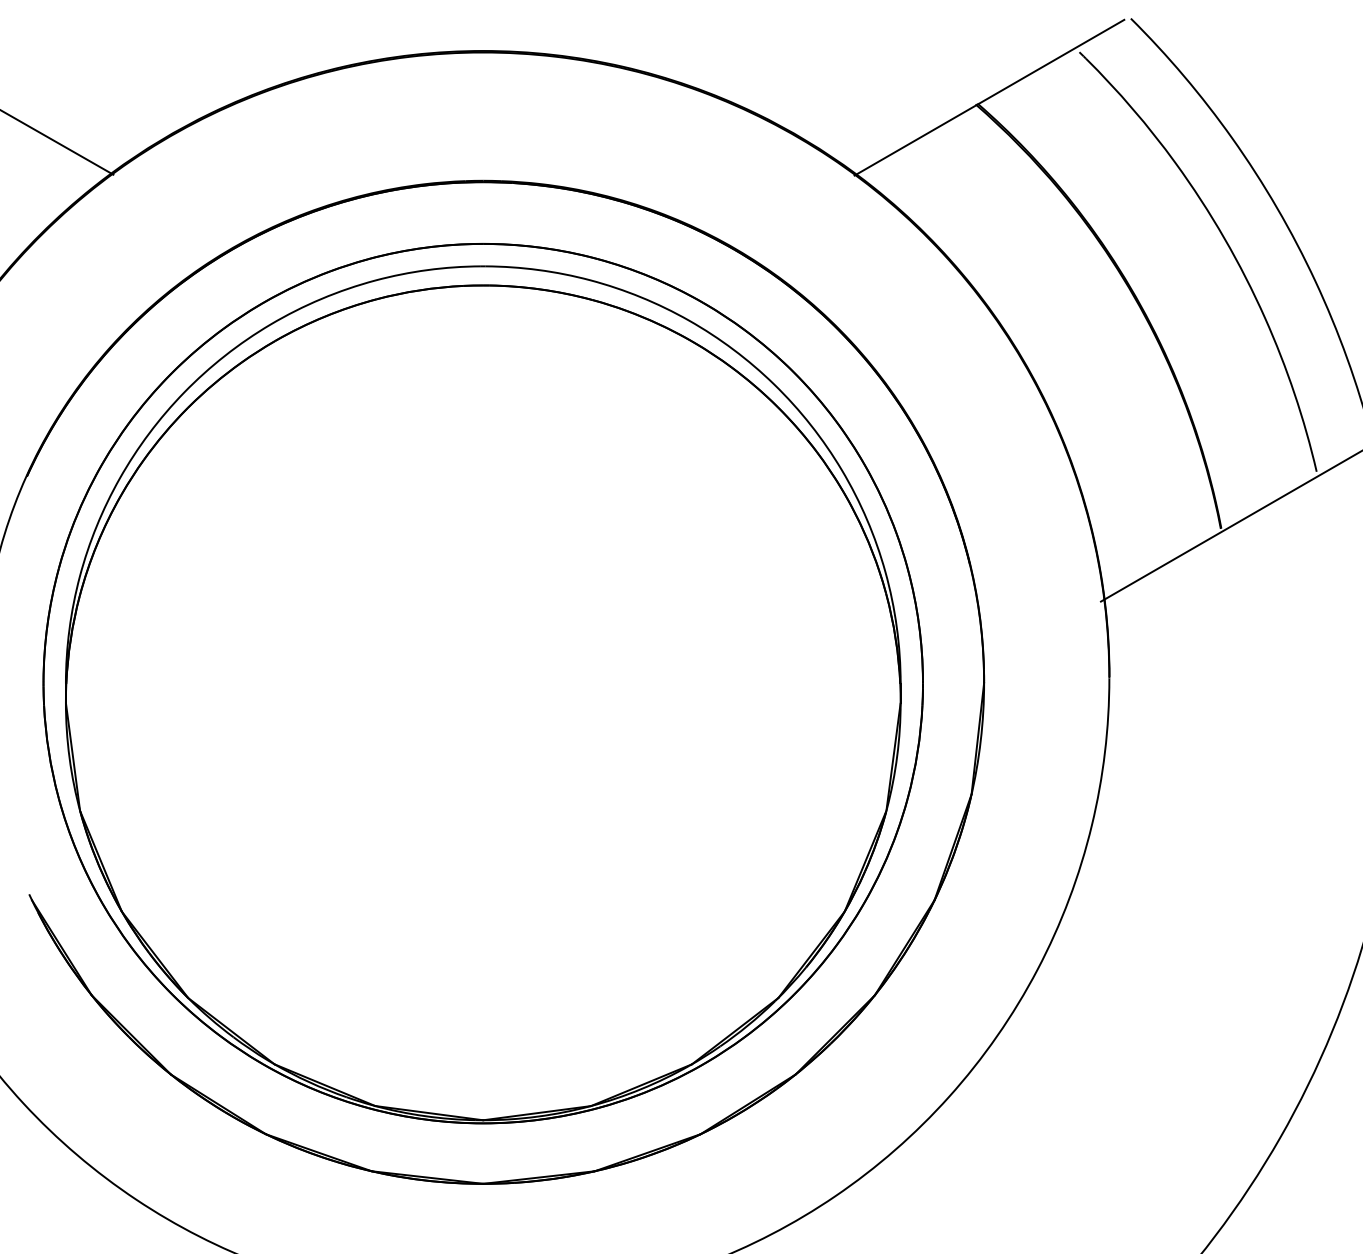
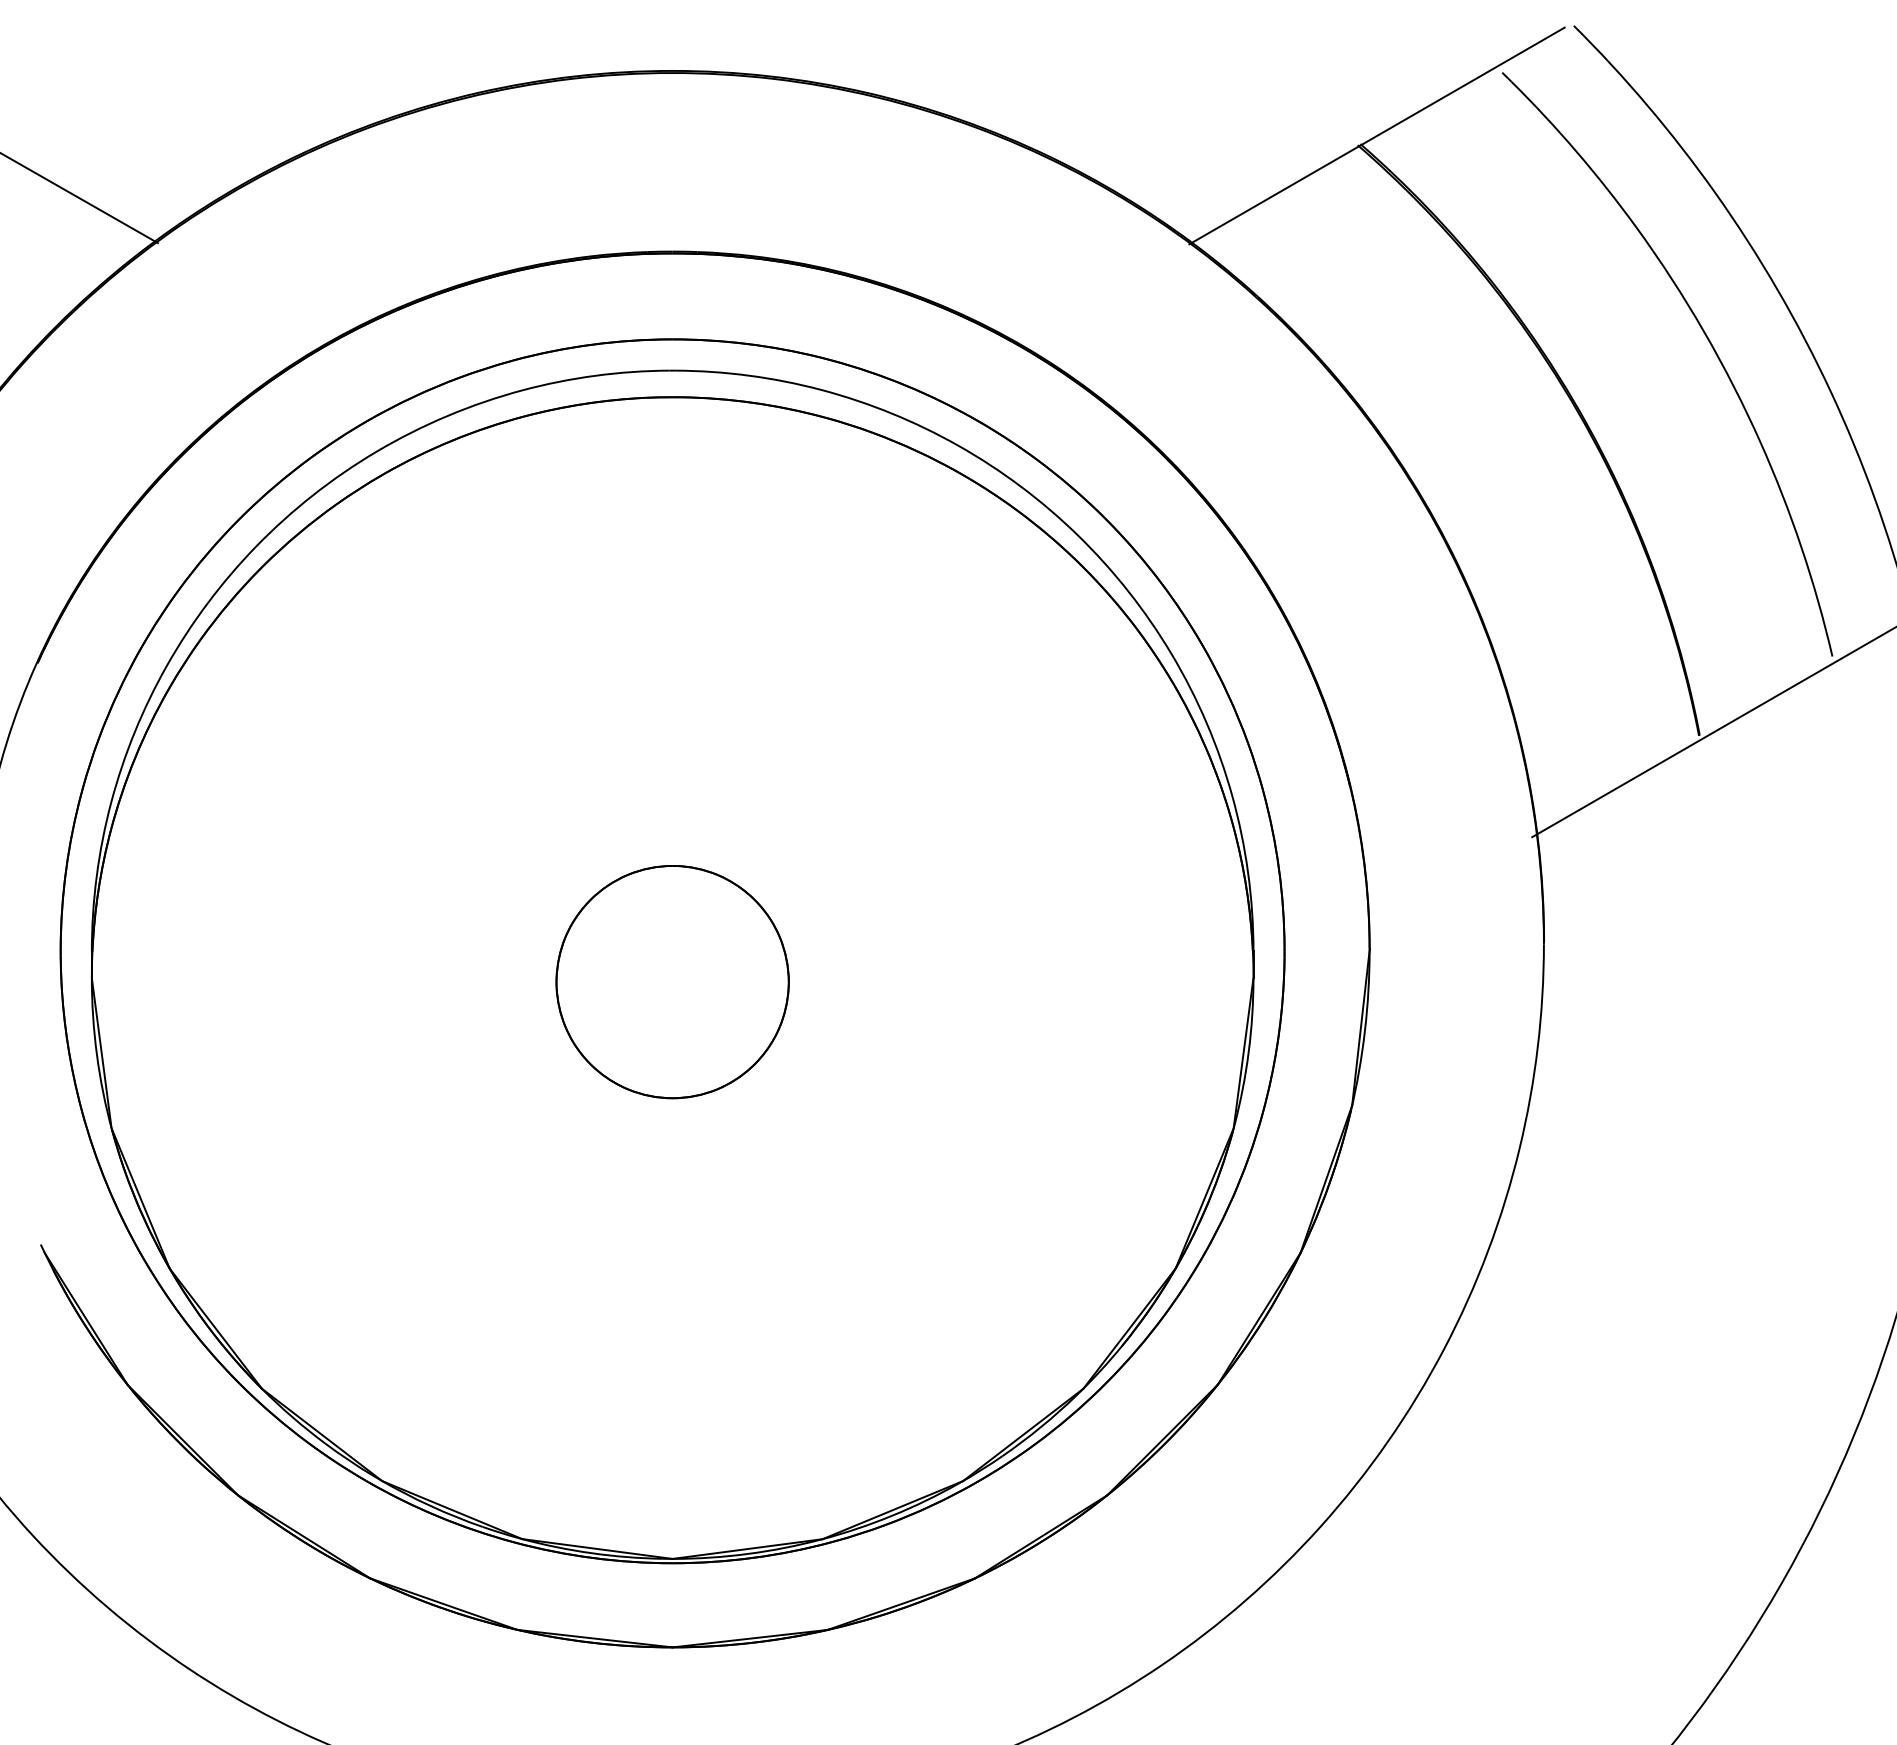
part: (482, 705) -> (671, 981), added

